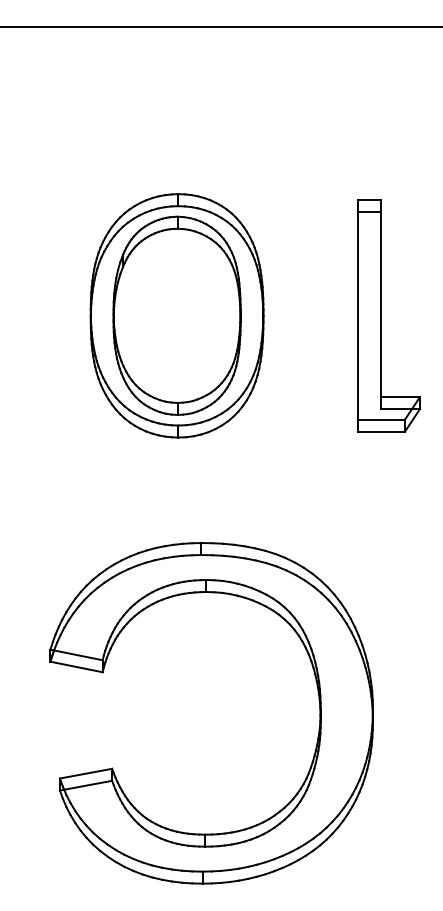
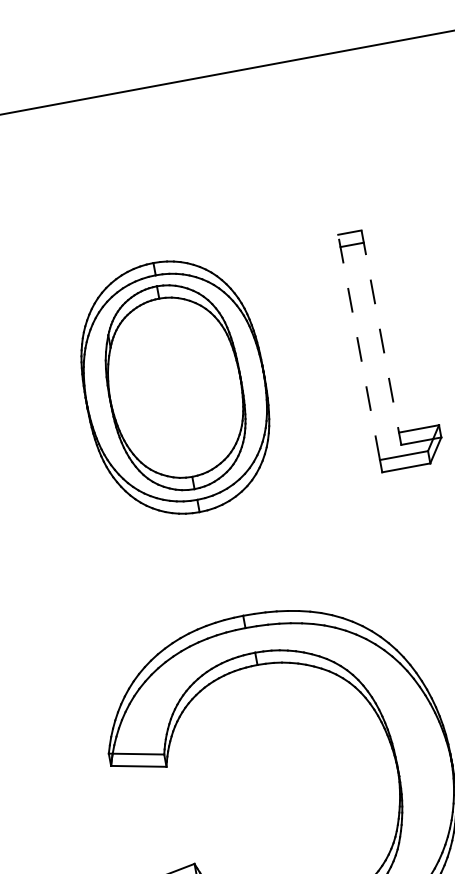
line: (380, 298) -> (380, 331), solid -> dashed
line: (357, 309) -> (358, 347), solid -> dashed

